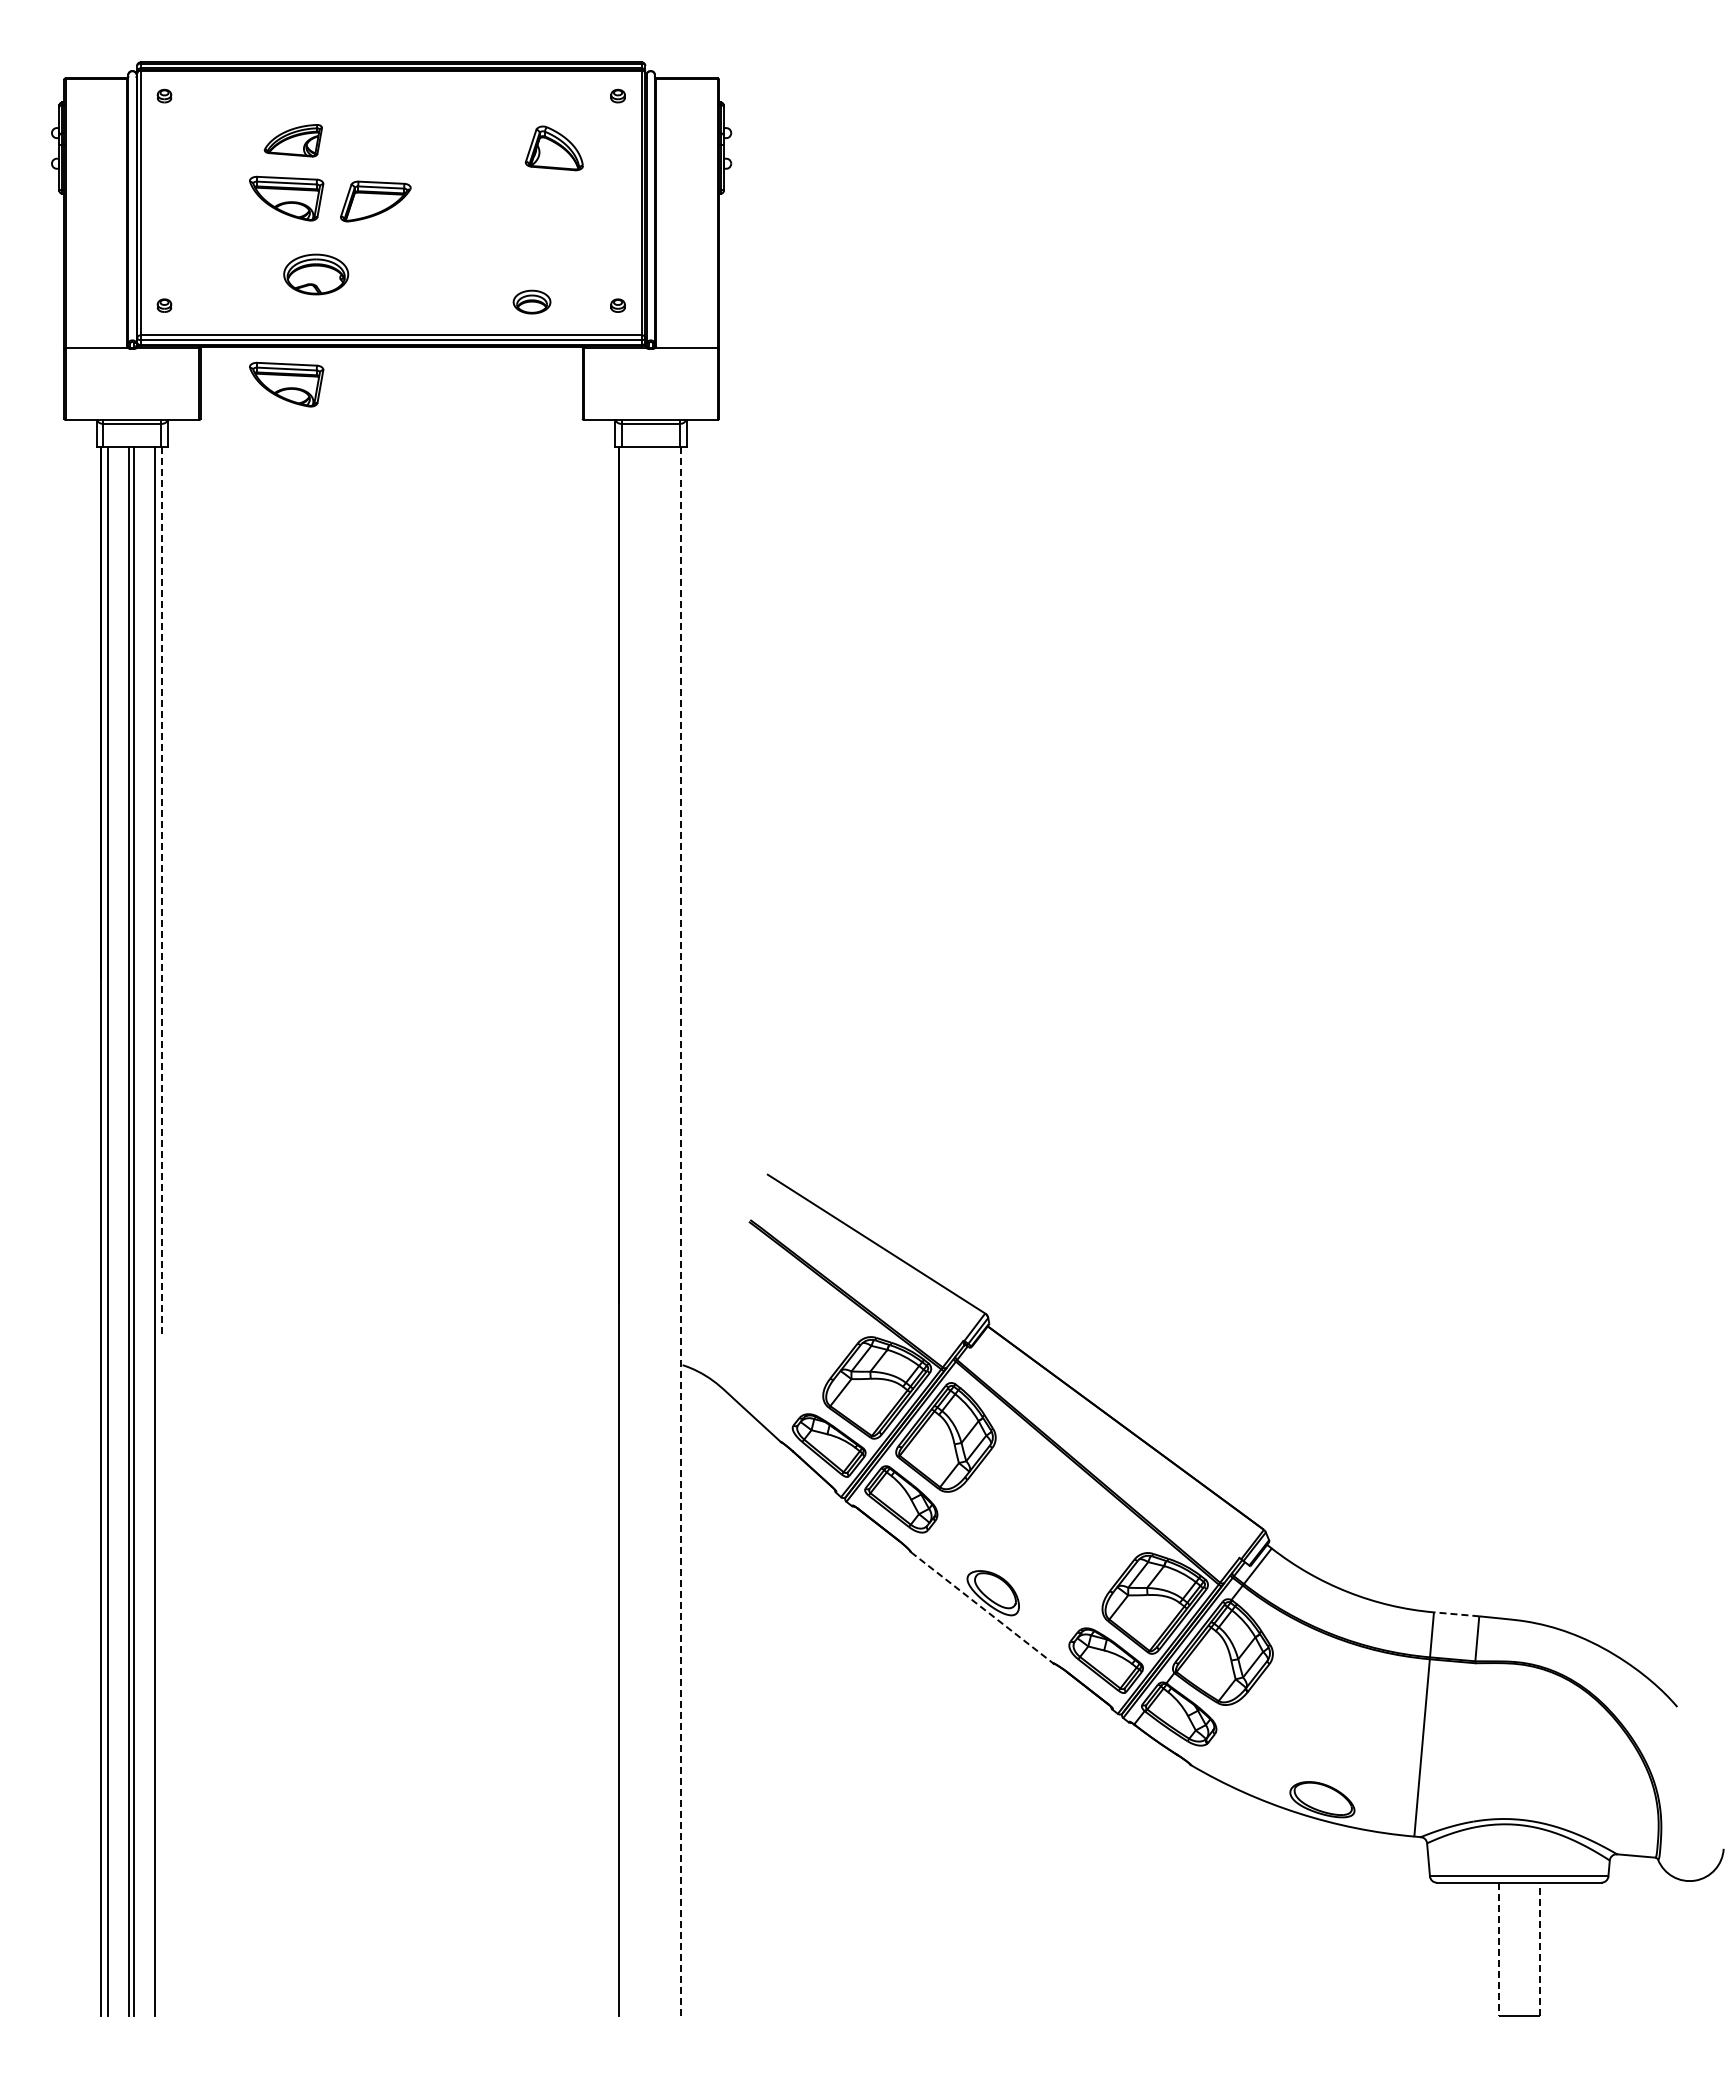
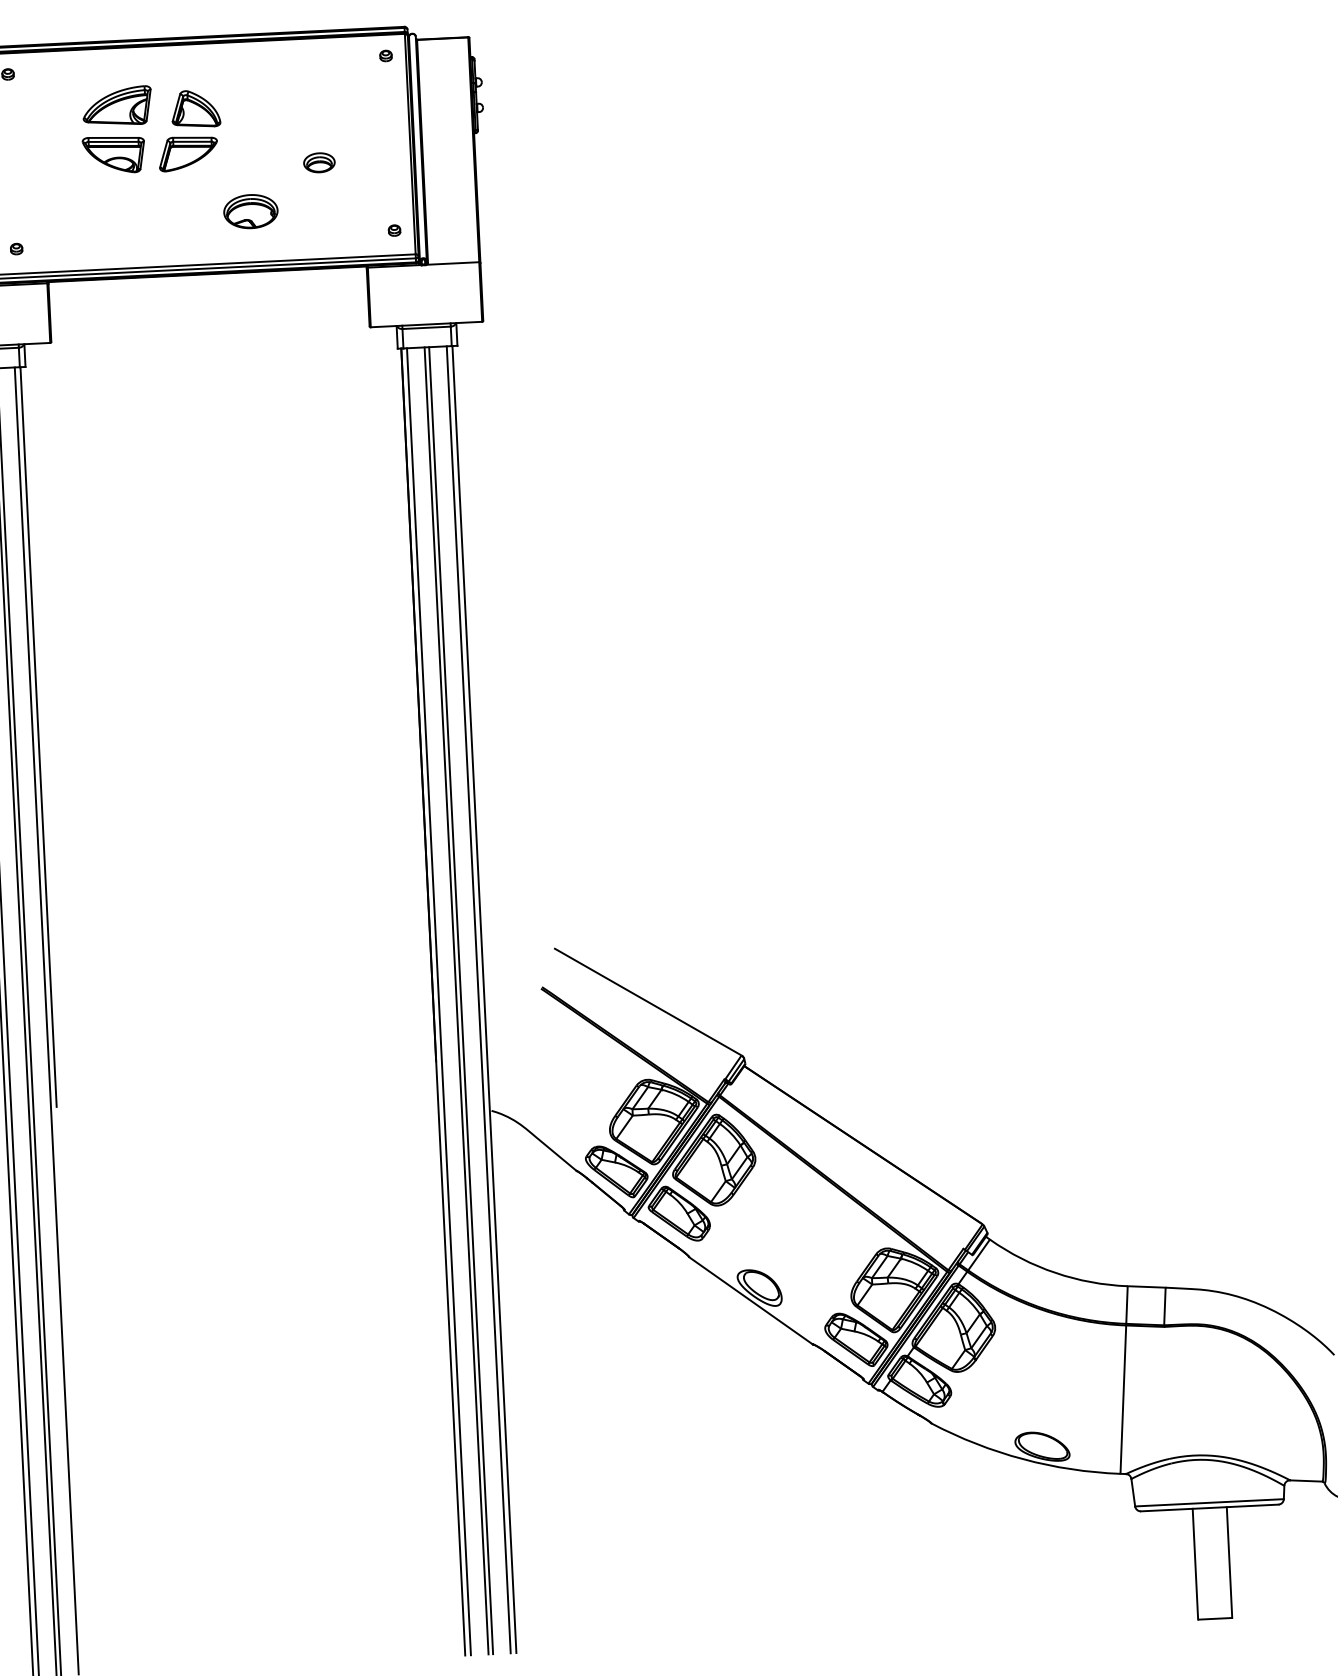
part: (293, 140) -> (117, 106), size x1.43
part: (553, 148) -> (195, 109), moved
part: (316, 274) -> (251, 211), moved
part: (531, 301) -> (318, 162), moved
part: (286, 384) -> (121, 309), removed
line: (162, 891) -> (38, 737), dashed -> solid
line: (626, 1231) -> (439, 1001), added
line: (647, 1231) -> (456, 1000), added
line: (652, 1231) -> (460, 1000), added
line: (673, 1231) -> (478, 999), added
line: (680, 1231) -> (484, 999), dashed -> solid
line: (982, 1608) -> (751, 1301), dashed -> solid
line: (1456, 1614) -> (1146, 1287), dashed -> solid
line: (1539, 1948) -> (1229, 1562), dashed -> solid
line: (1498, 1949) -> (1195, 1564), dashed -> solid

